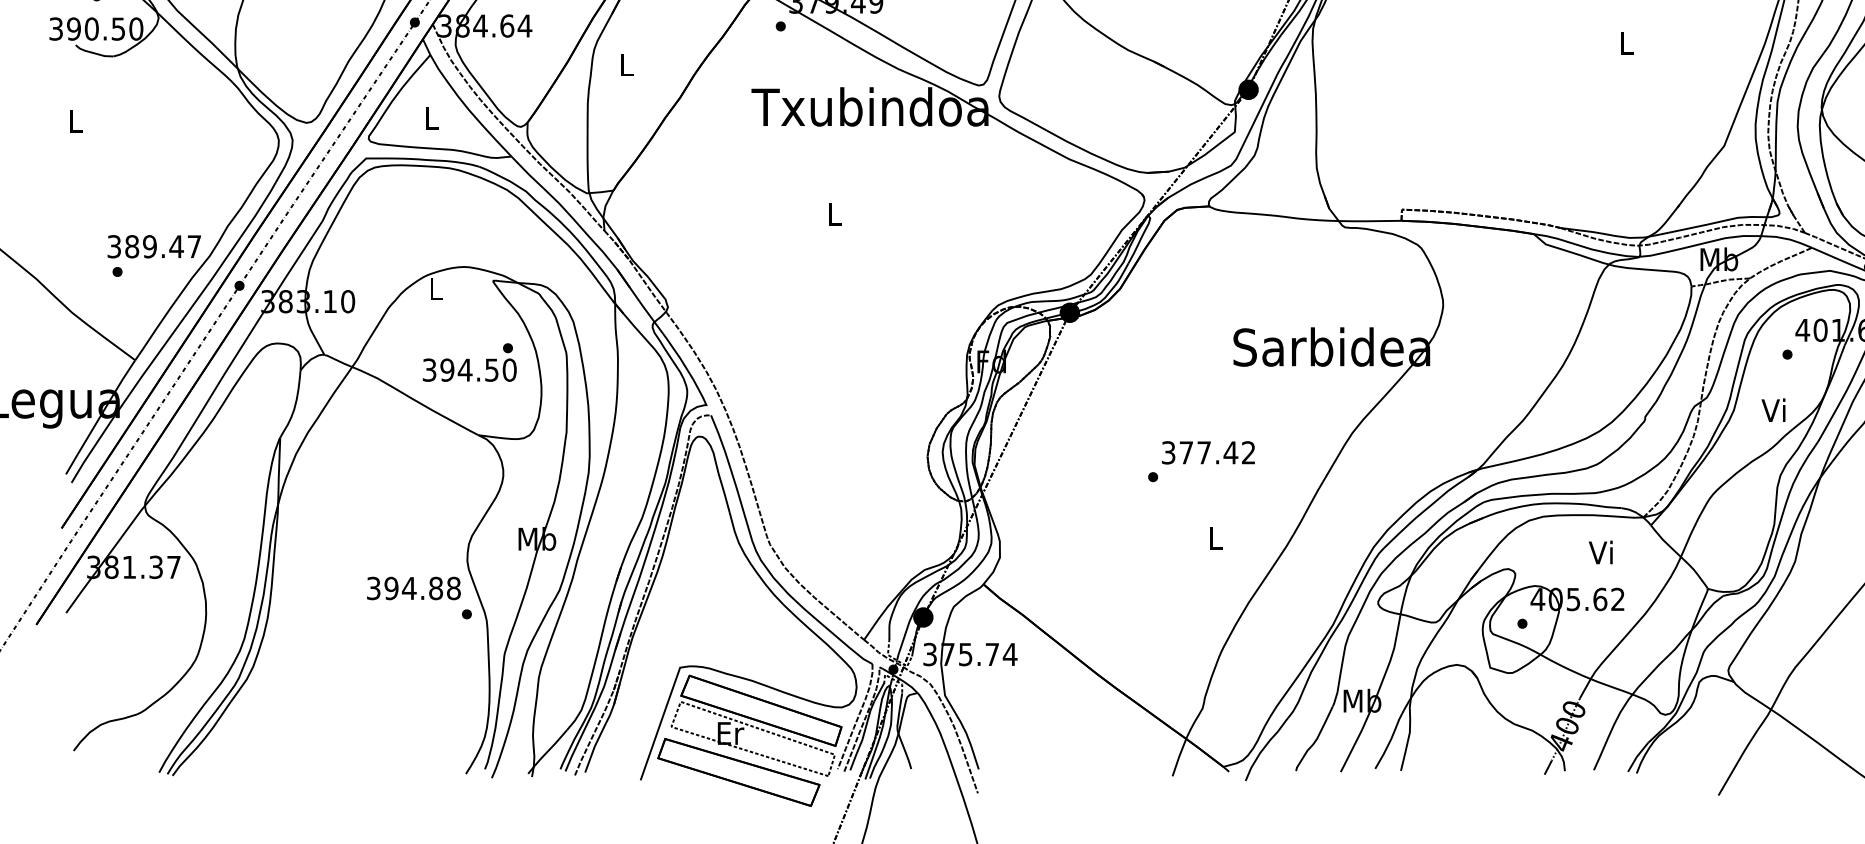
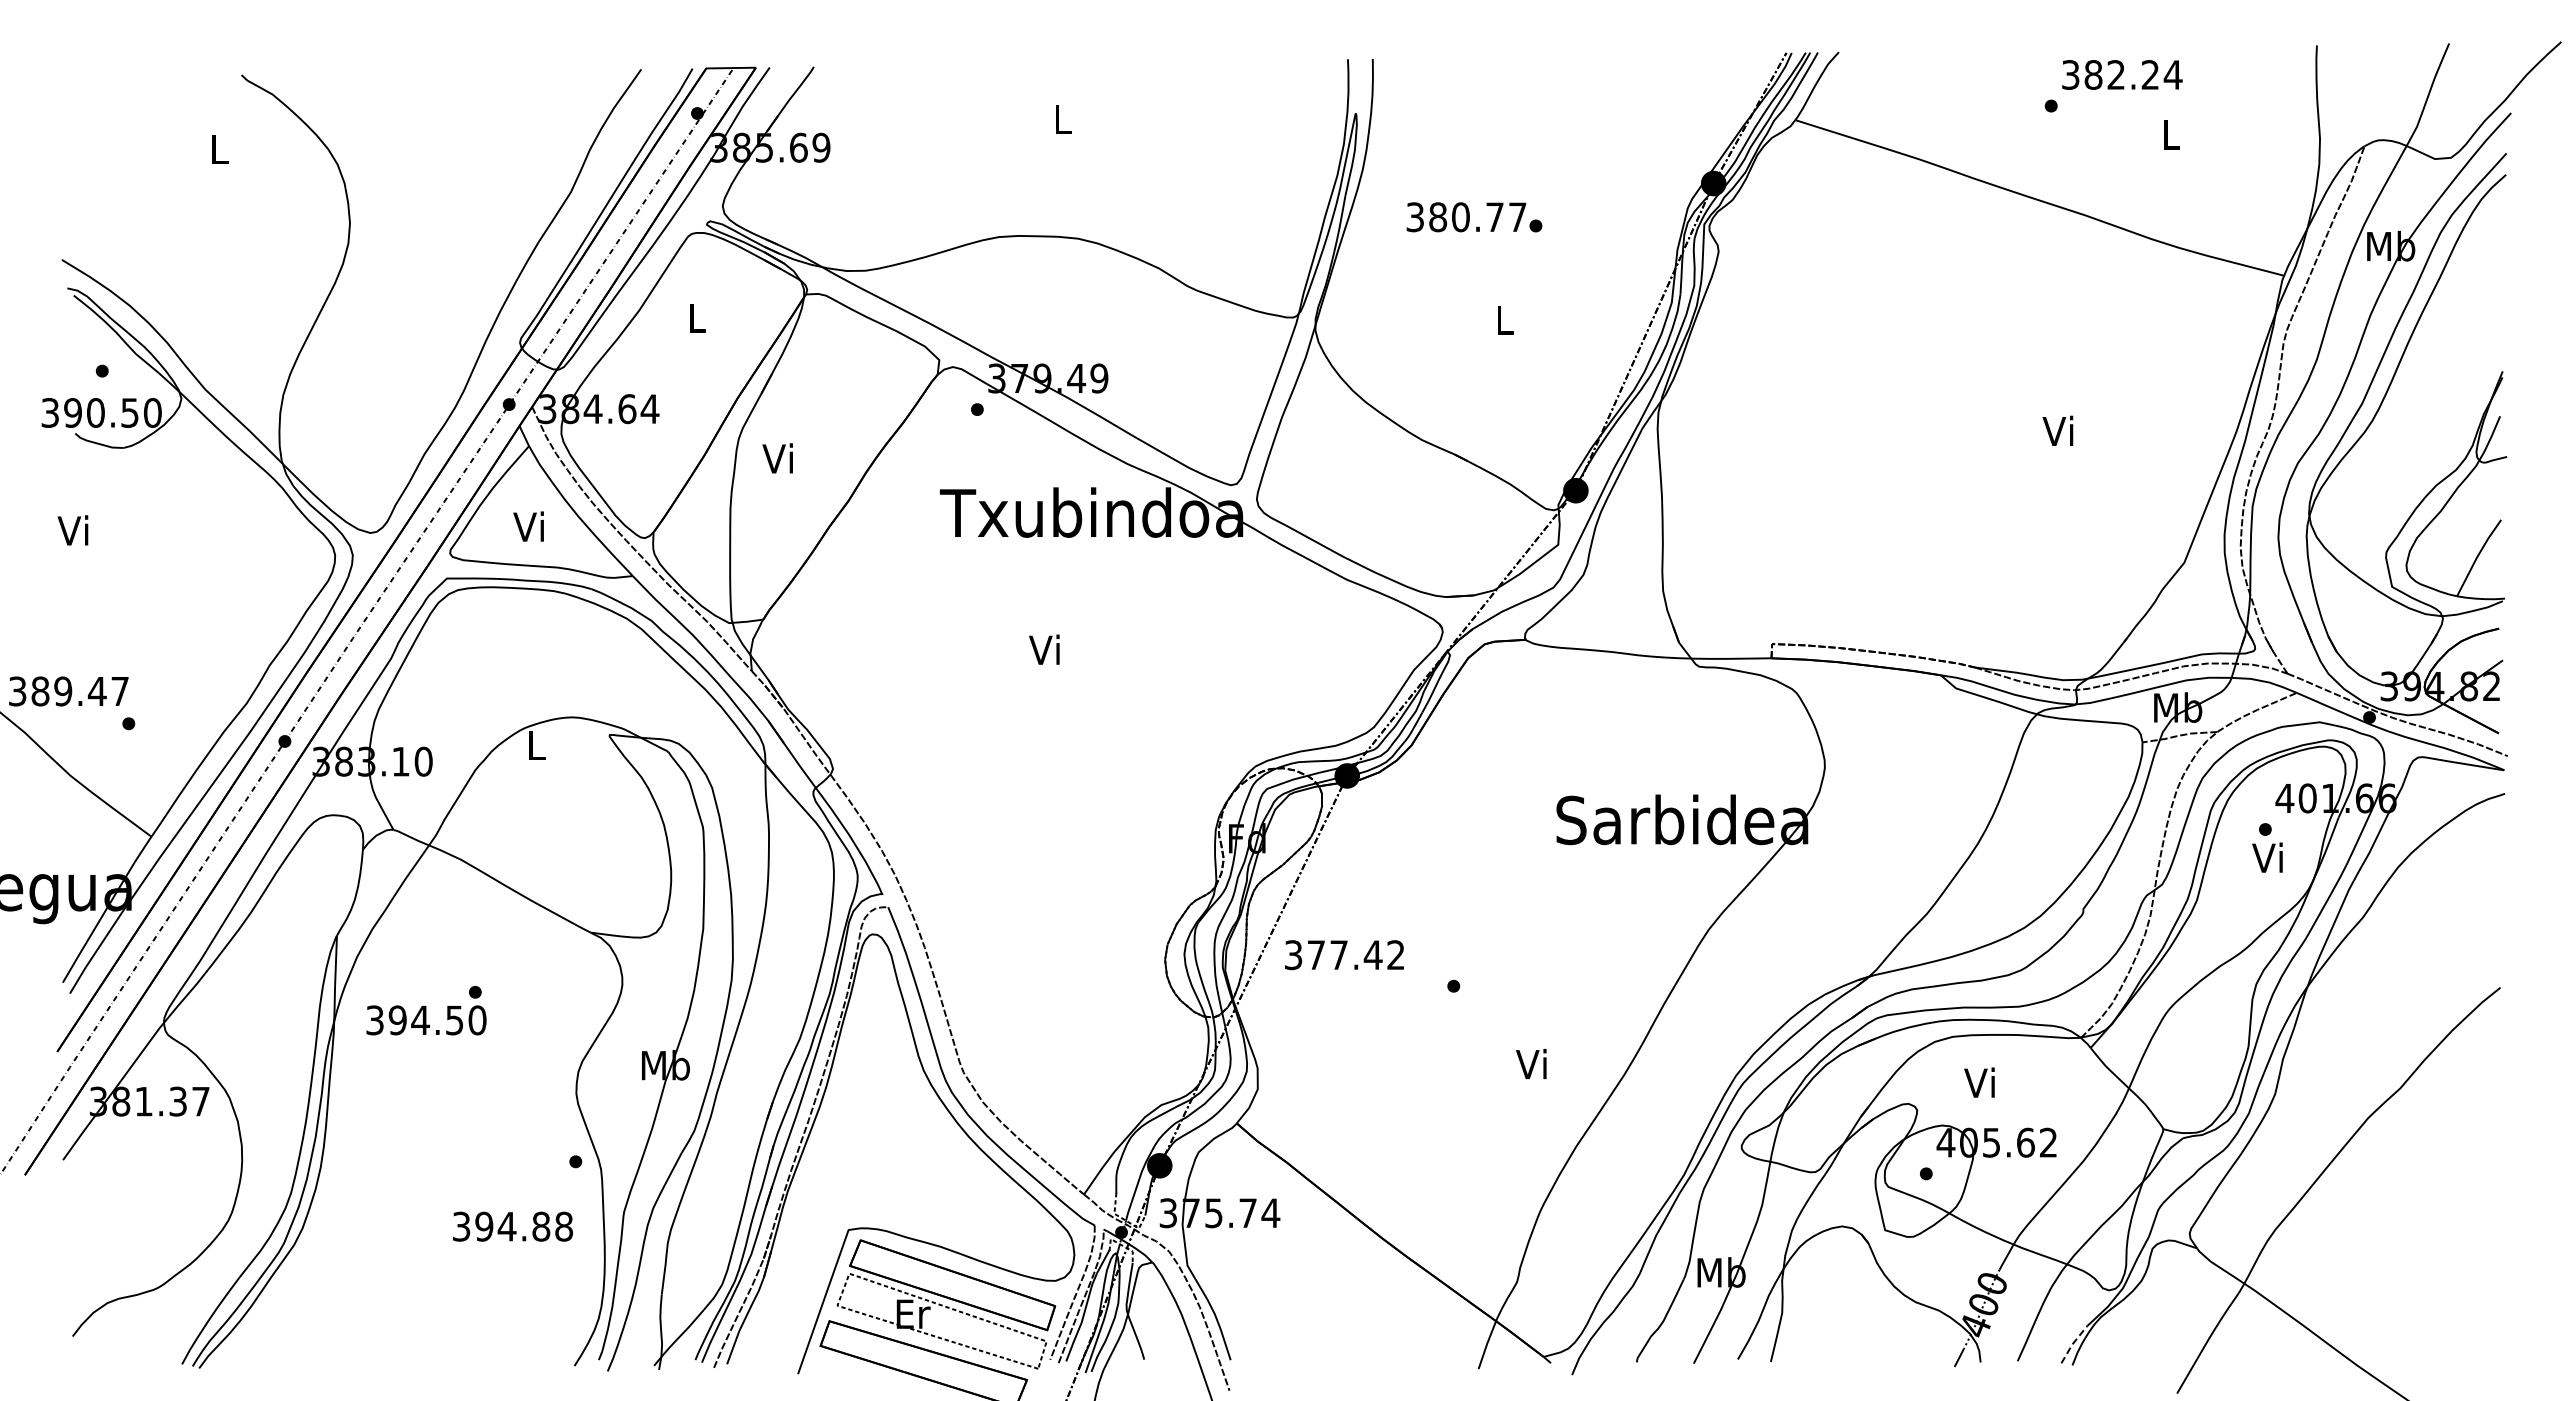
text: (1625, 42) -> (2057, 430), L -> Vi
text: (624, 64) -> (777, 458), L -> Vi
text: (429, 117) -> (528, 526), L -> Vi
text: (73, 120) -> (72, 530), L -> Vi
text: (833, 213) -> (1044, 649), L -> Vi
text: (154, 246) -> (68, 691), moved
text: (469, 362) -> (426, 1010), moved
text: (1773, 410) -> (2267, 857), moved
text: (1208, 453) -> (1344, 955), moved
text: (1213, 537) -> (1531, 1063), L -> Vi
text: (1600, 552) -> (1979, 1082), moved
text: (413, 588) -> (512, 1226), moved
line: (1637, 756) -> (2073, 1343), solid -> dashed

